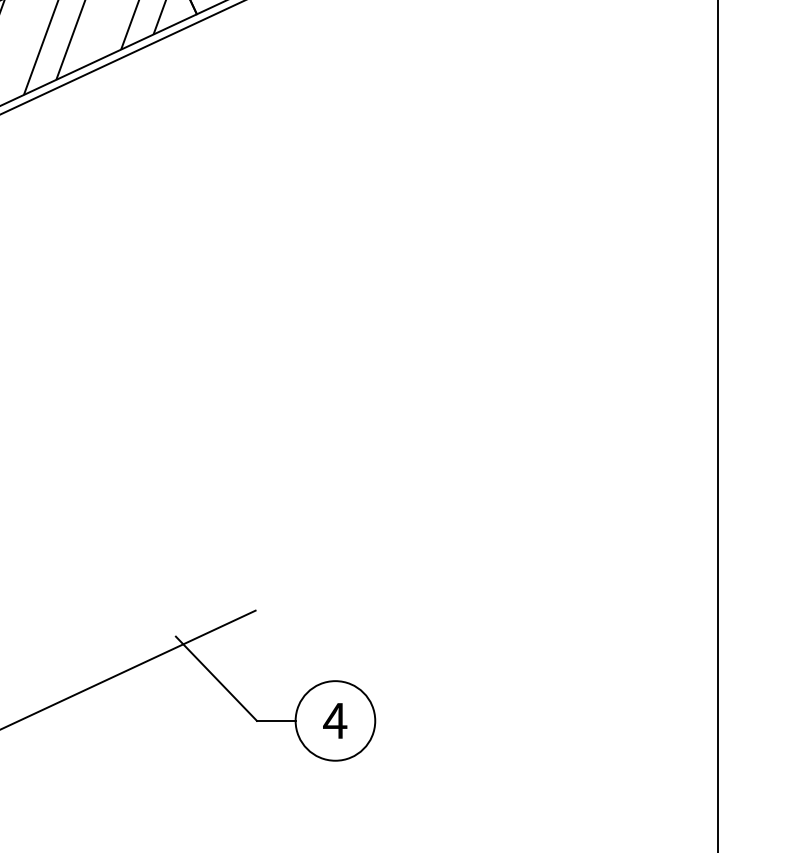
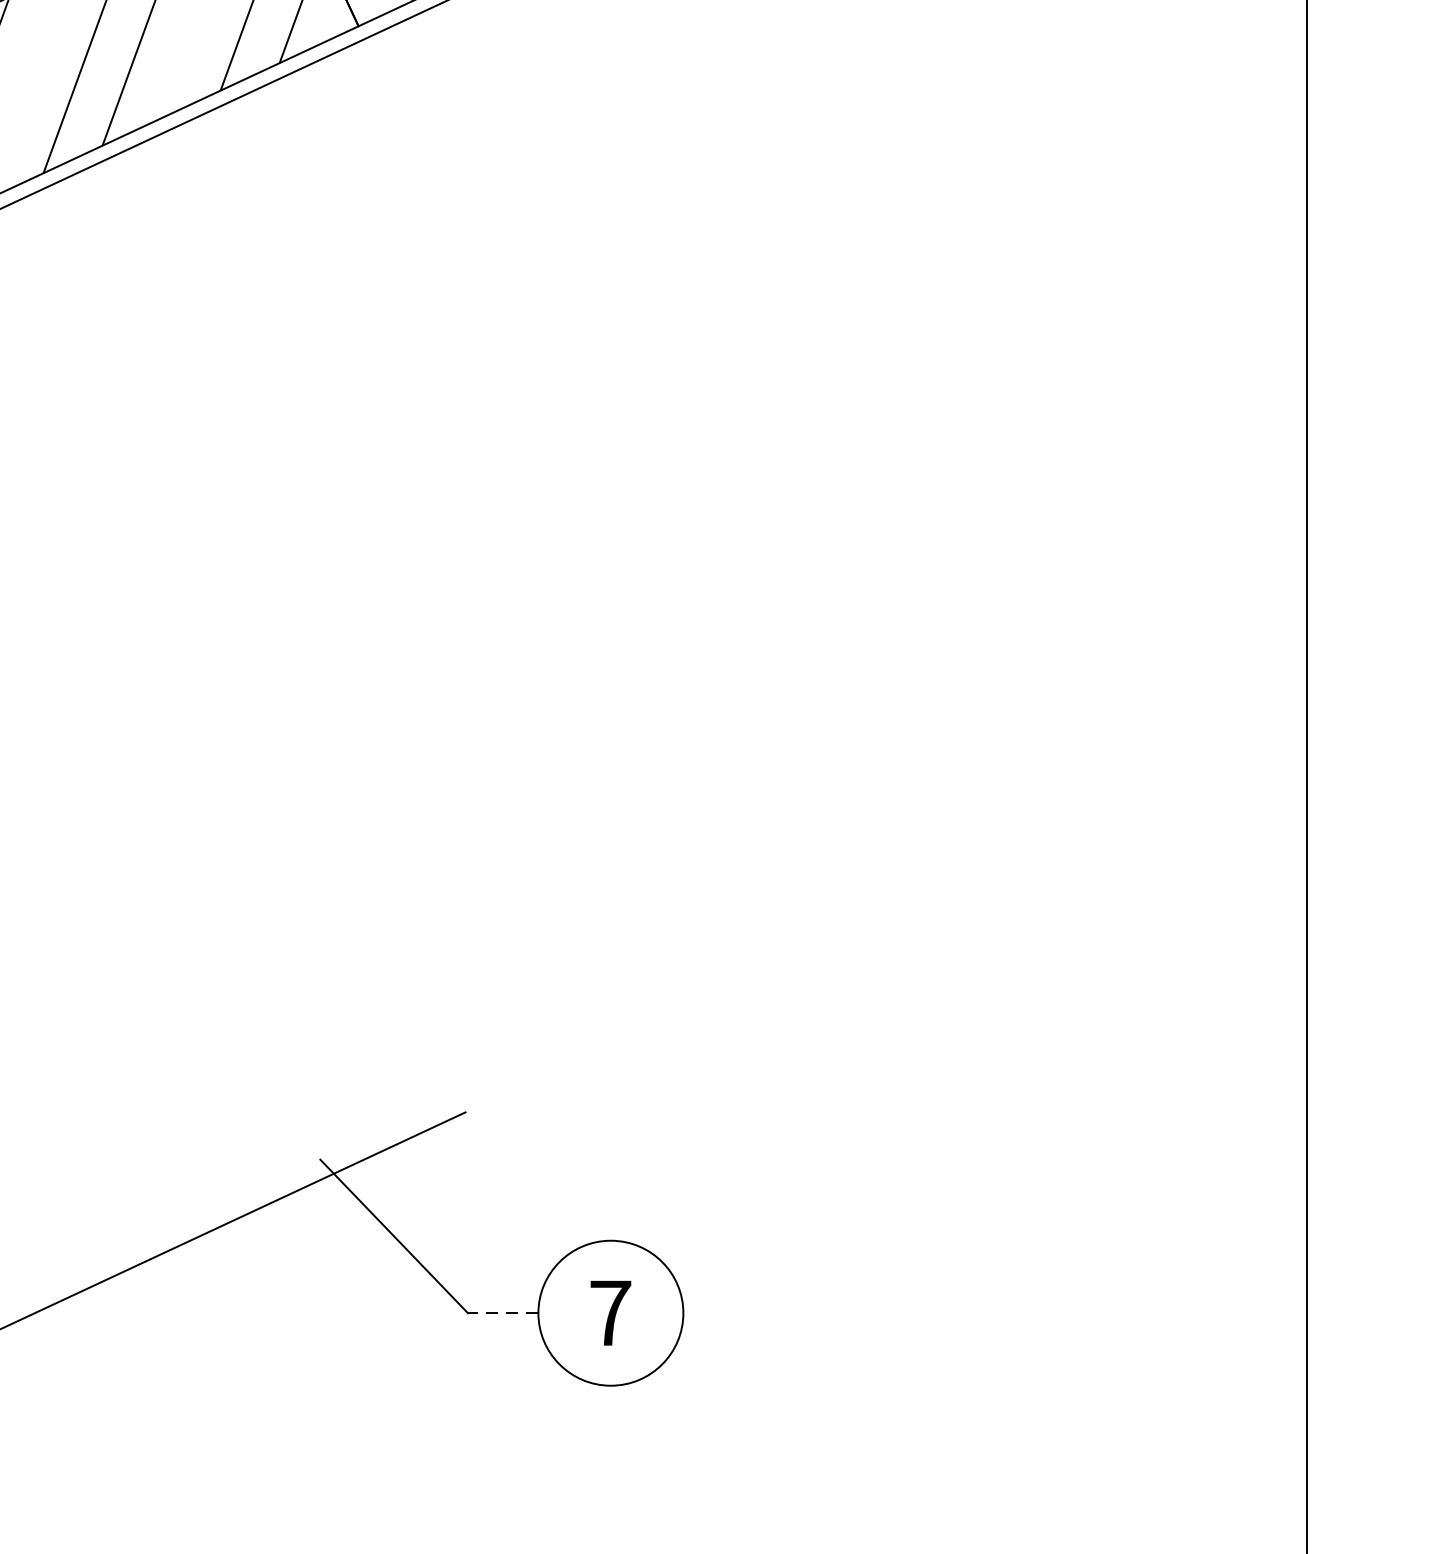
line: (275, 720) -> (501, 1312), solid -> dashed
text: (335, 720) -> (610, 1312), 4 -> 7

